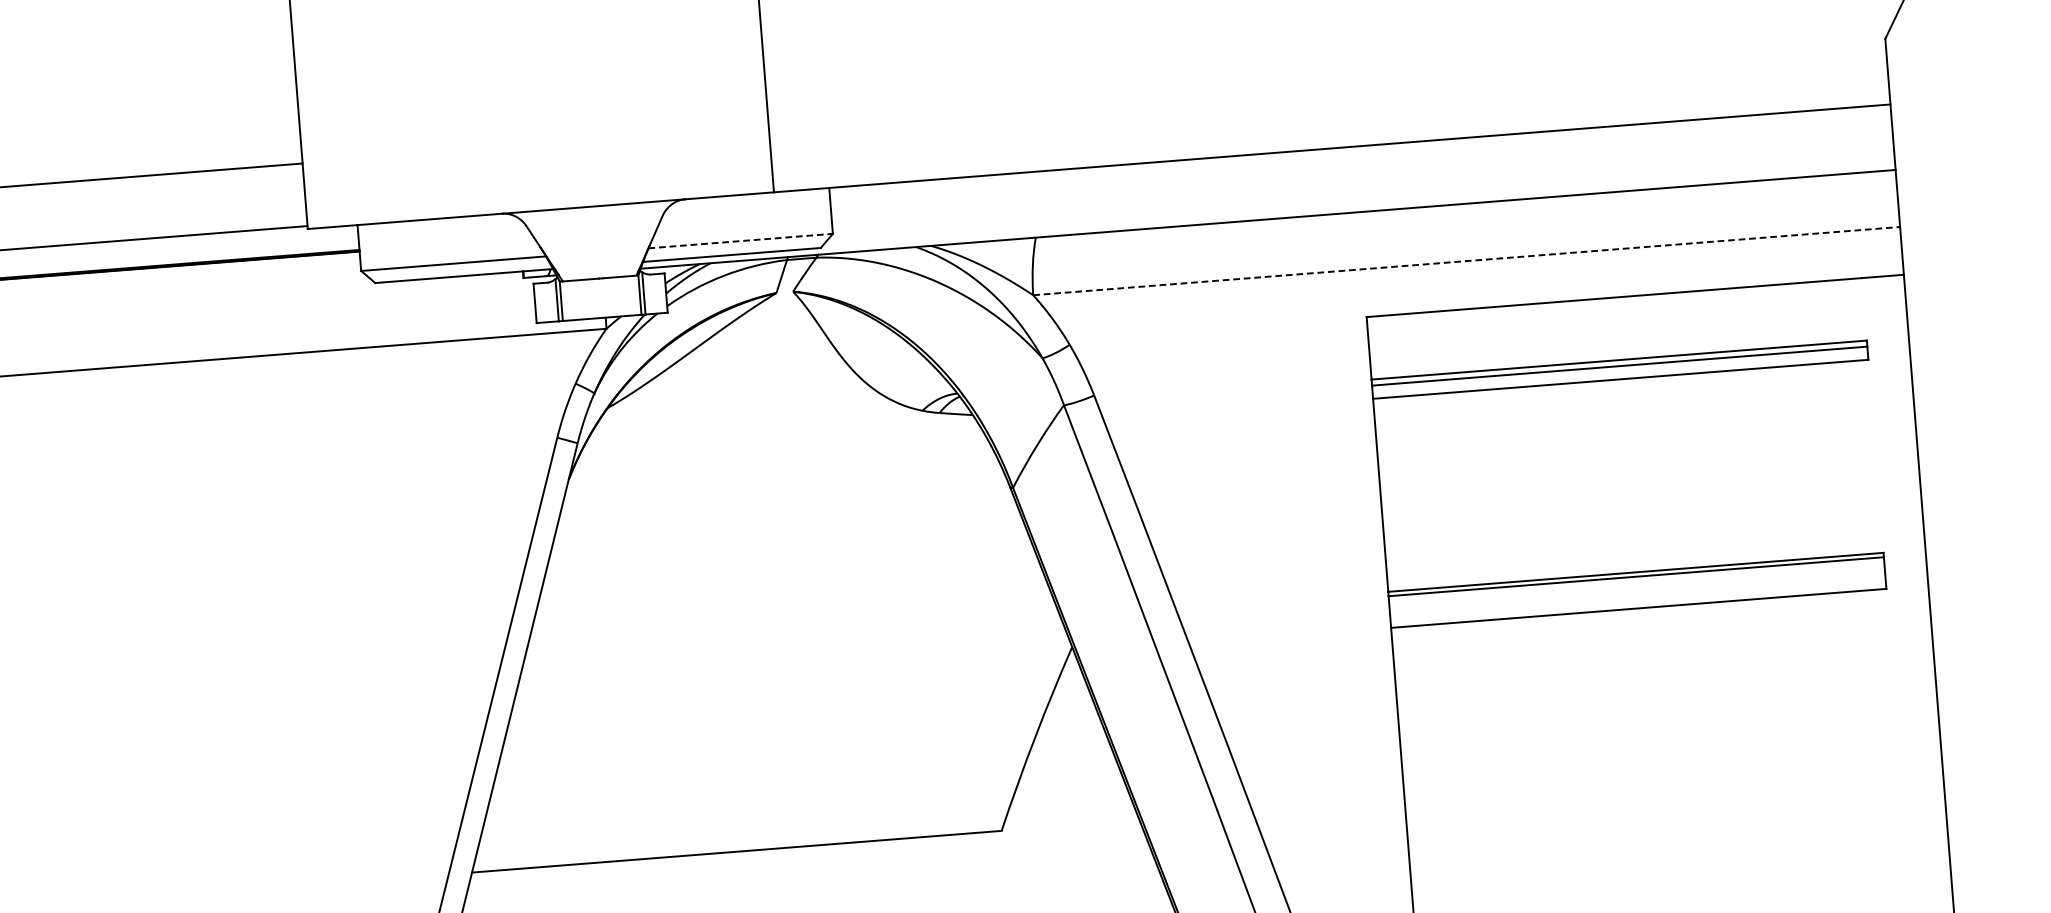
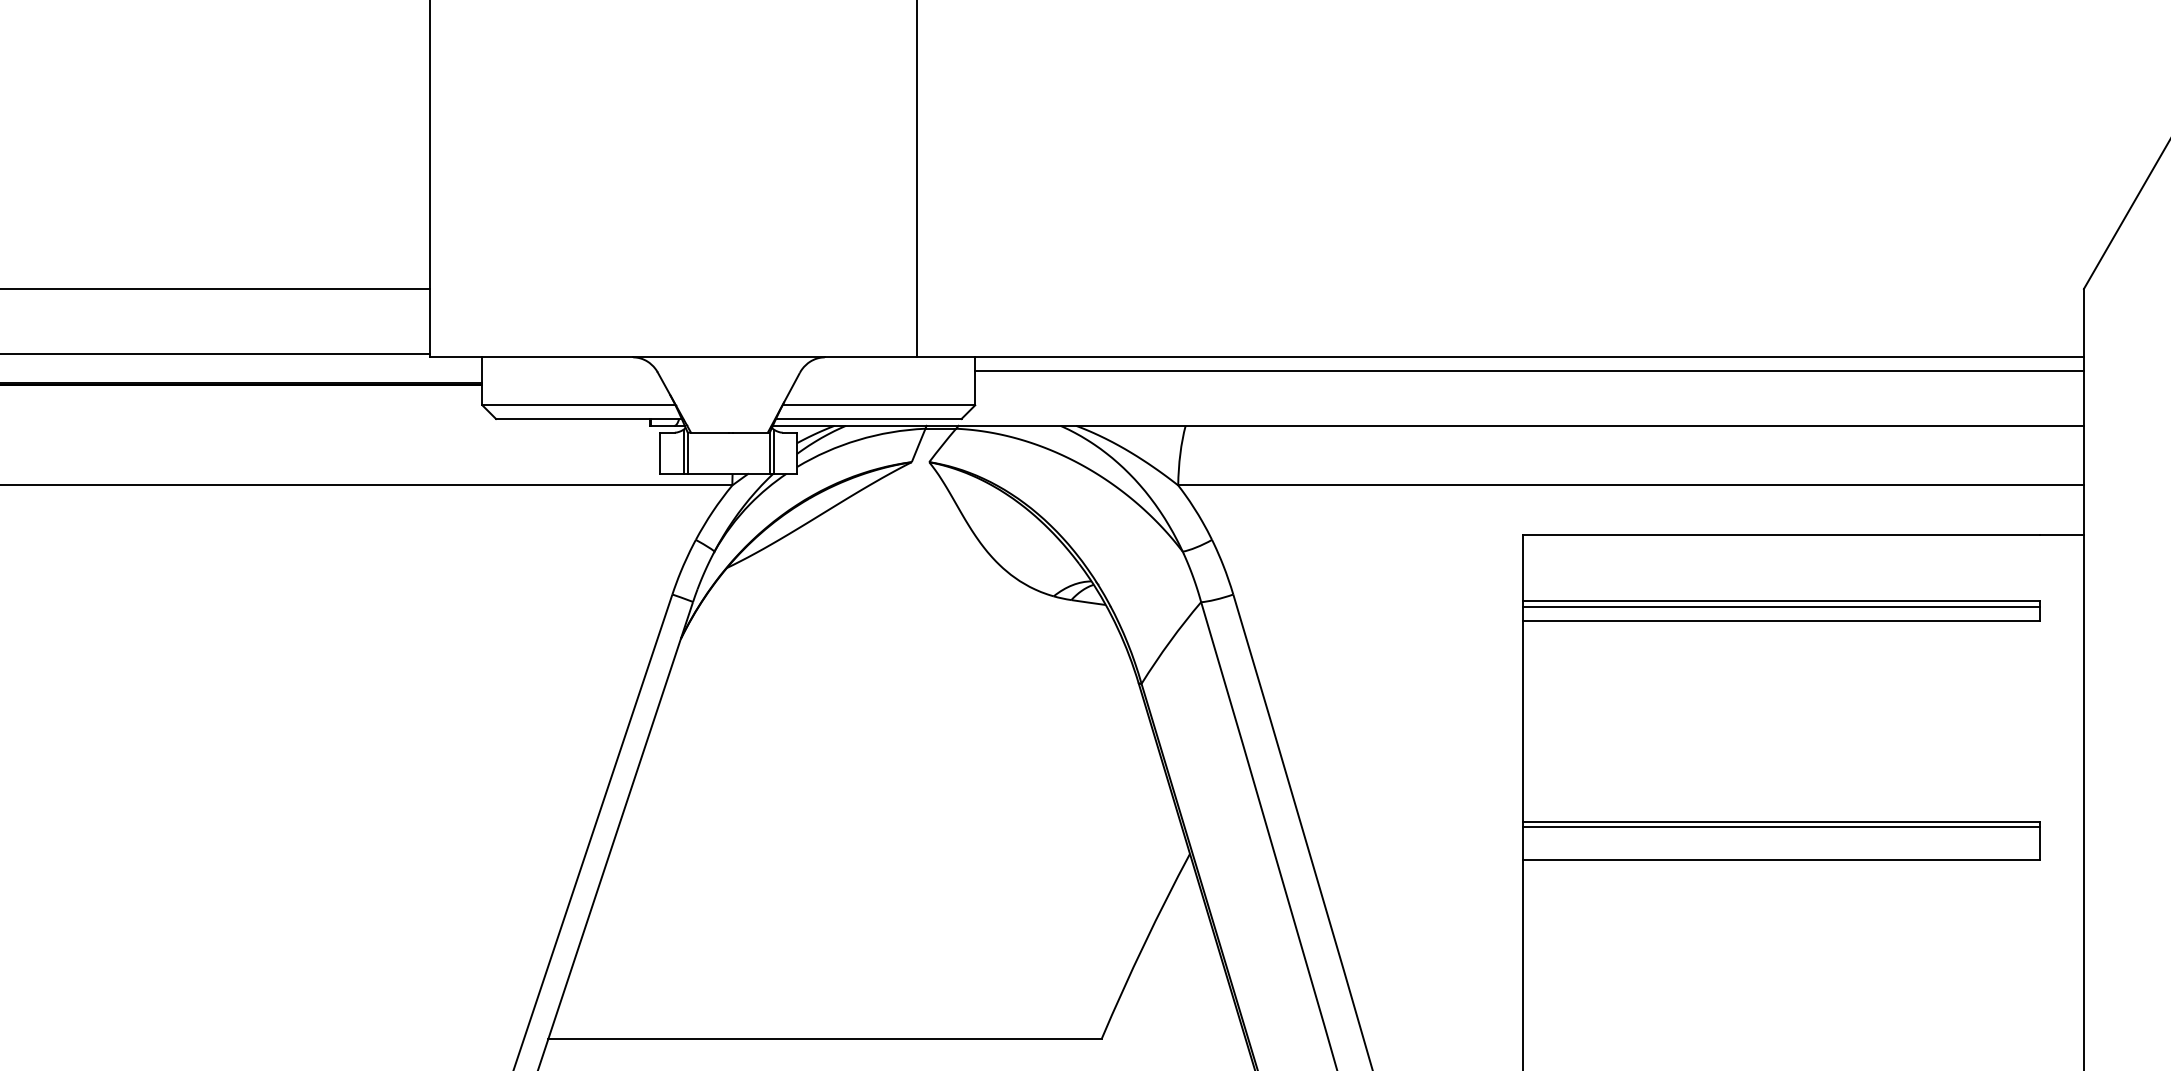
line: (1360, 159) -> (1529, 371), added
line: (741, 241) -> (879, 405), dashed -> solid
line: (1467, 261) -> (1631, 485), dashed -> solid

